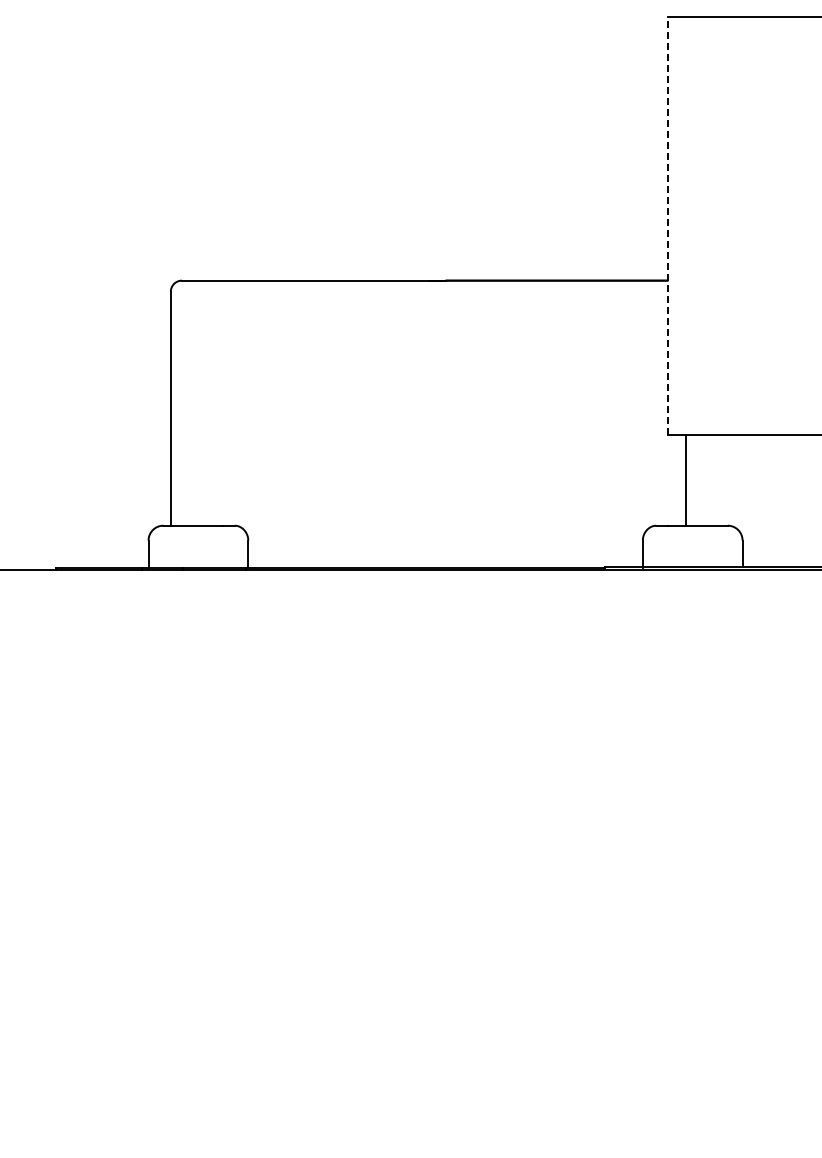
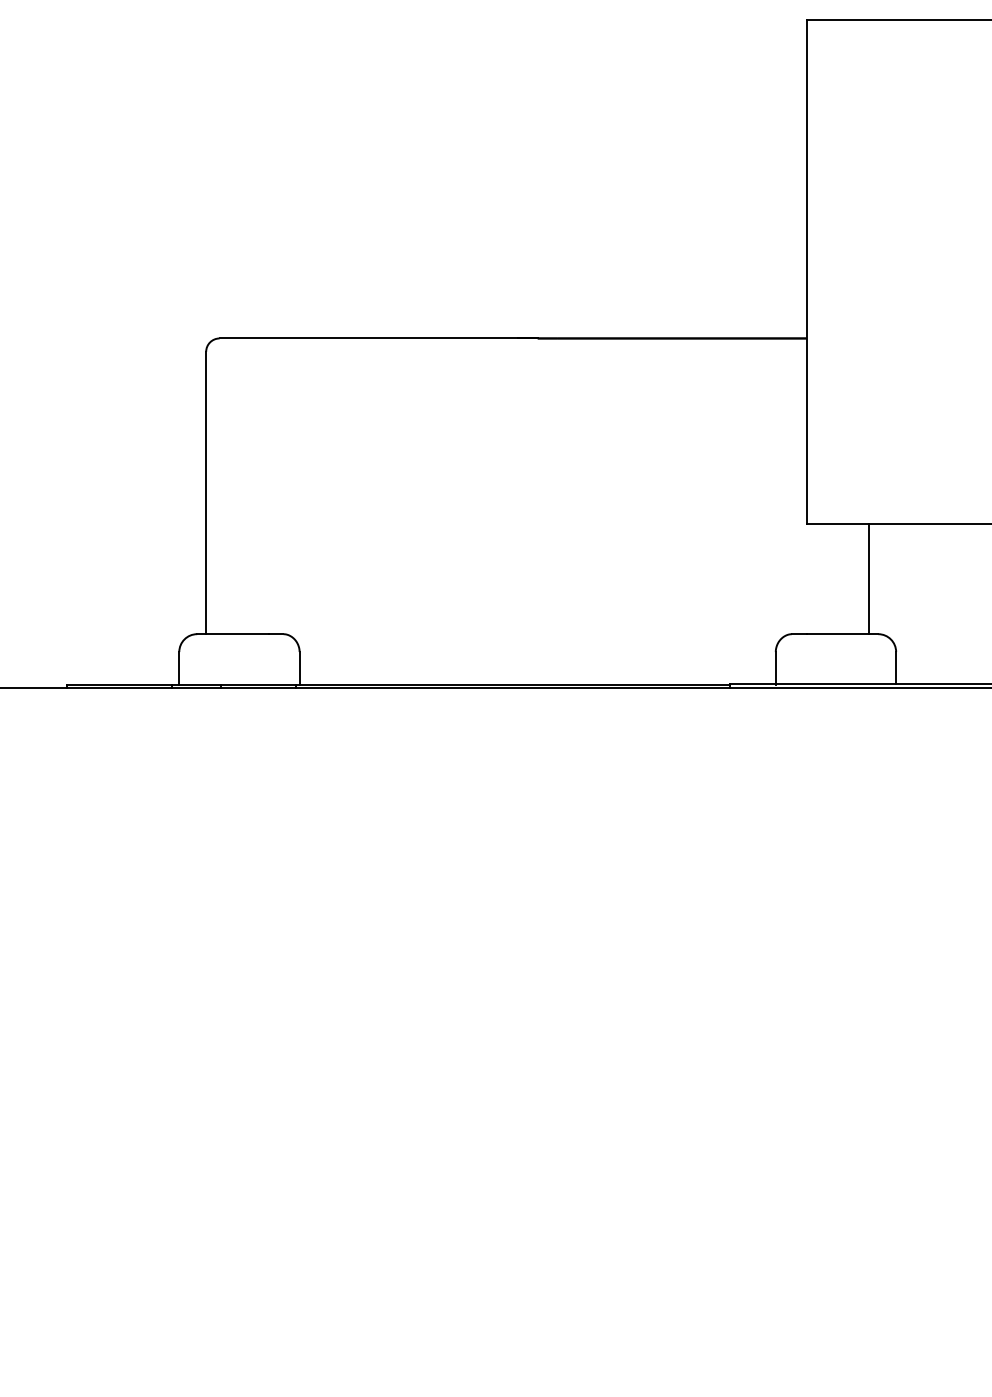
line: (668, 225) -> (806, 271), dashed -> solid
line: (686, 479) -> (869, 578), moved

